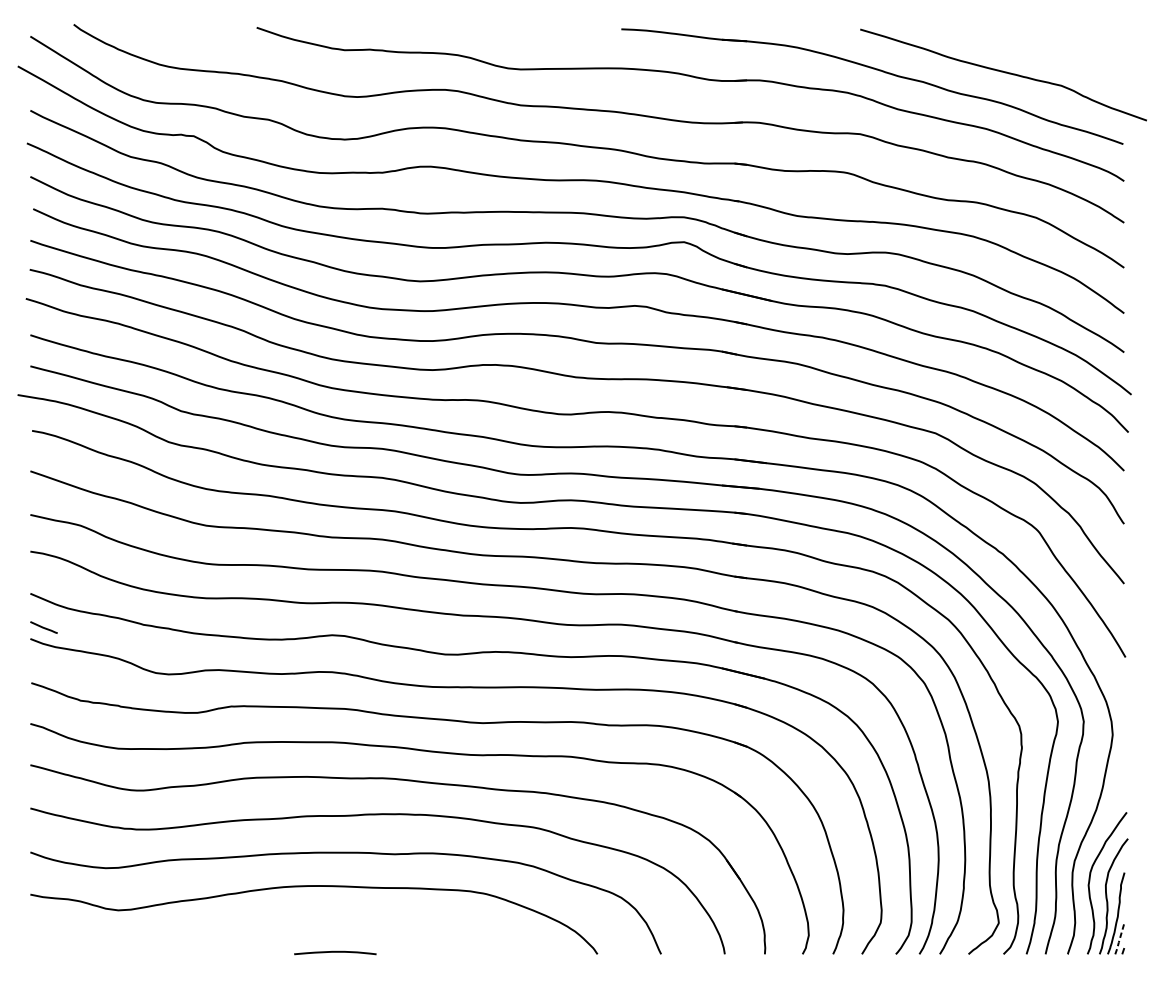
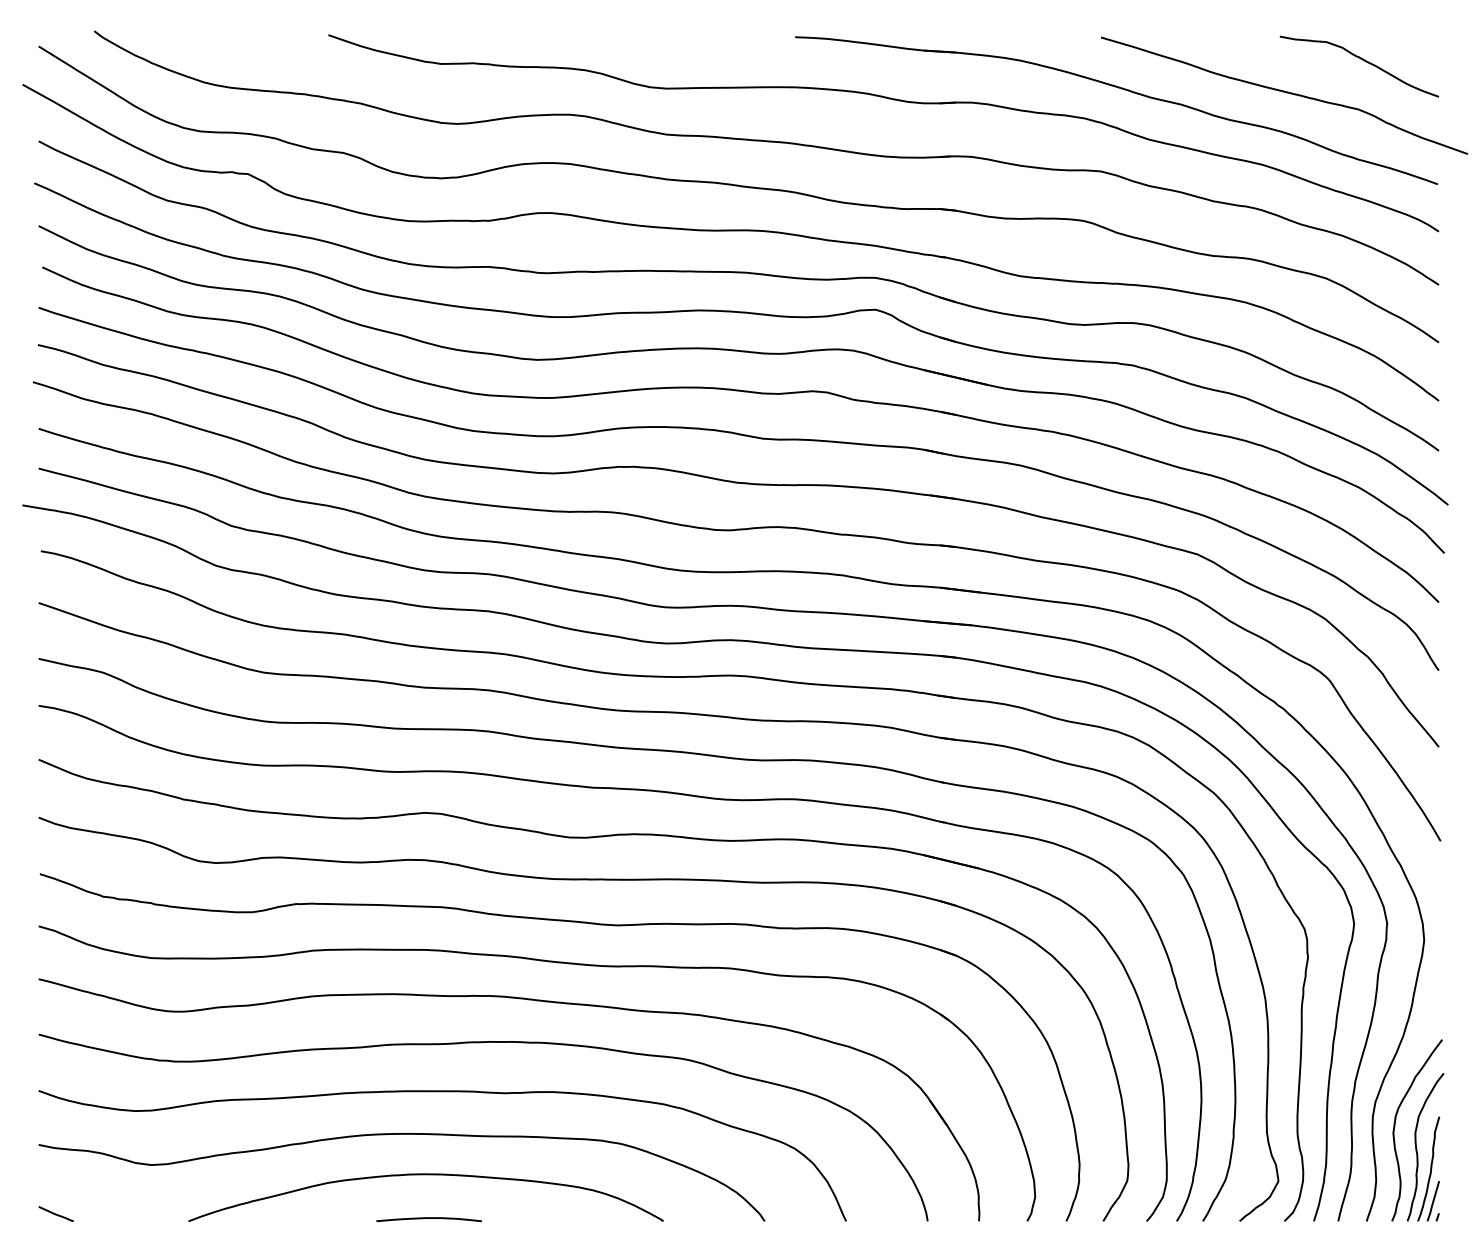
curve: (1064, 47) -> (1362, 60), added
line: (43, 627) -> (55, 1213), moved
curve: (332, 918) -> (425, 1175), added
line: (1119, 939) -> (1433, 1202), dashed -> solid

